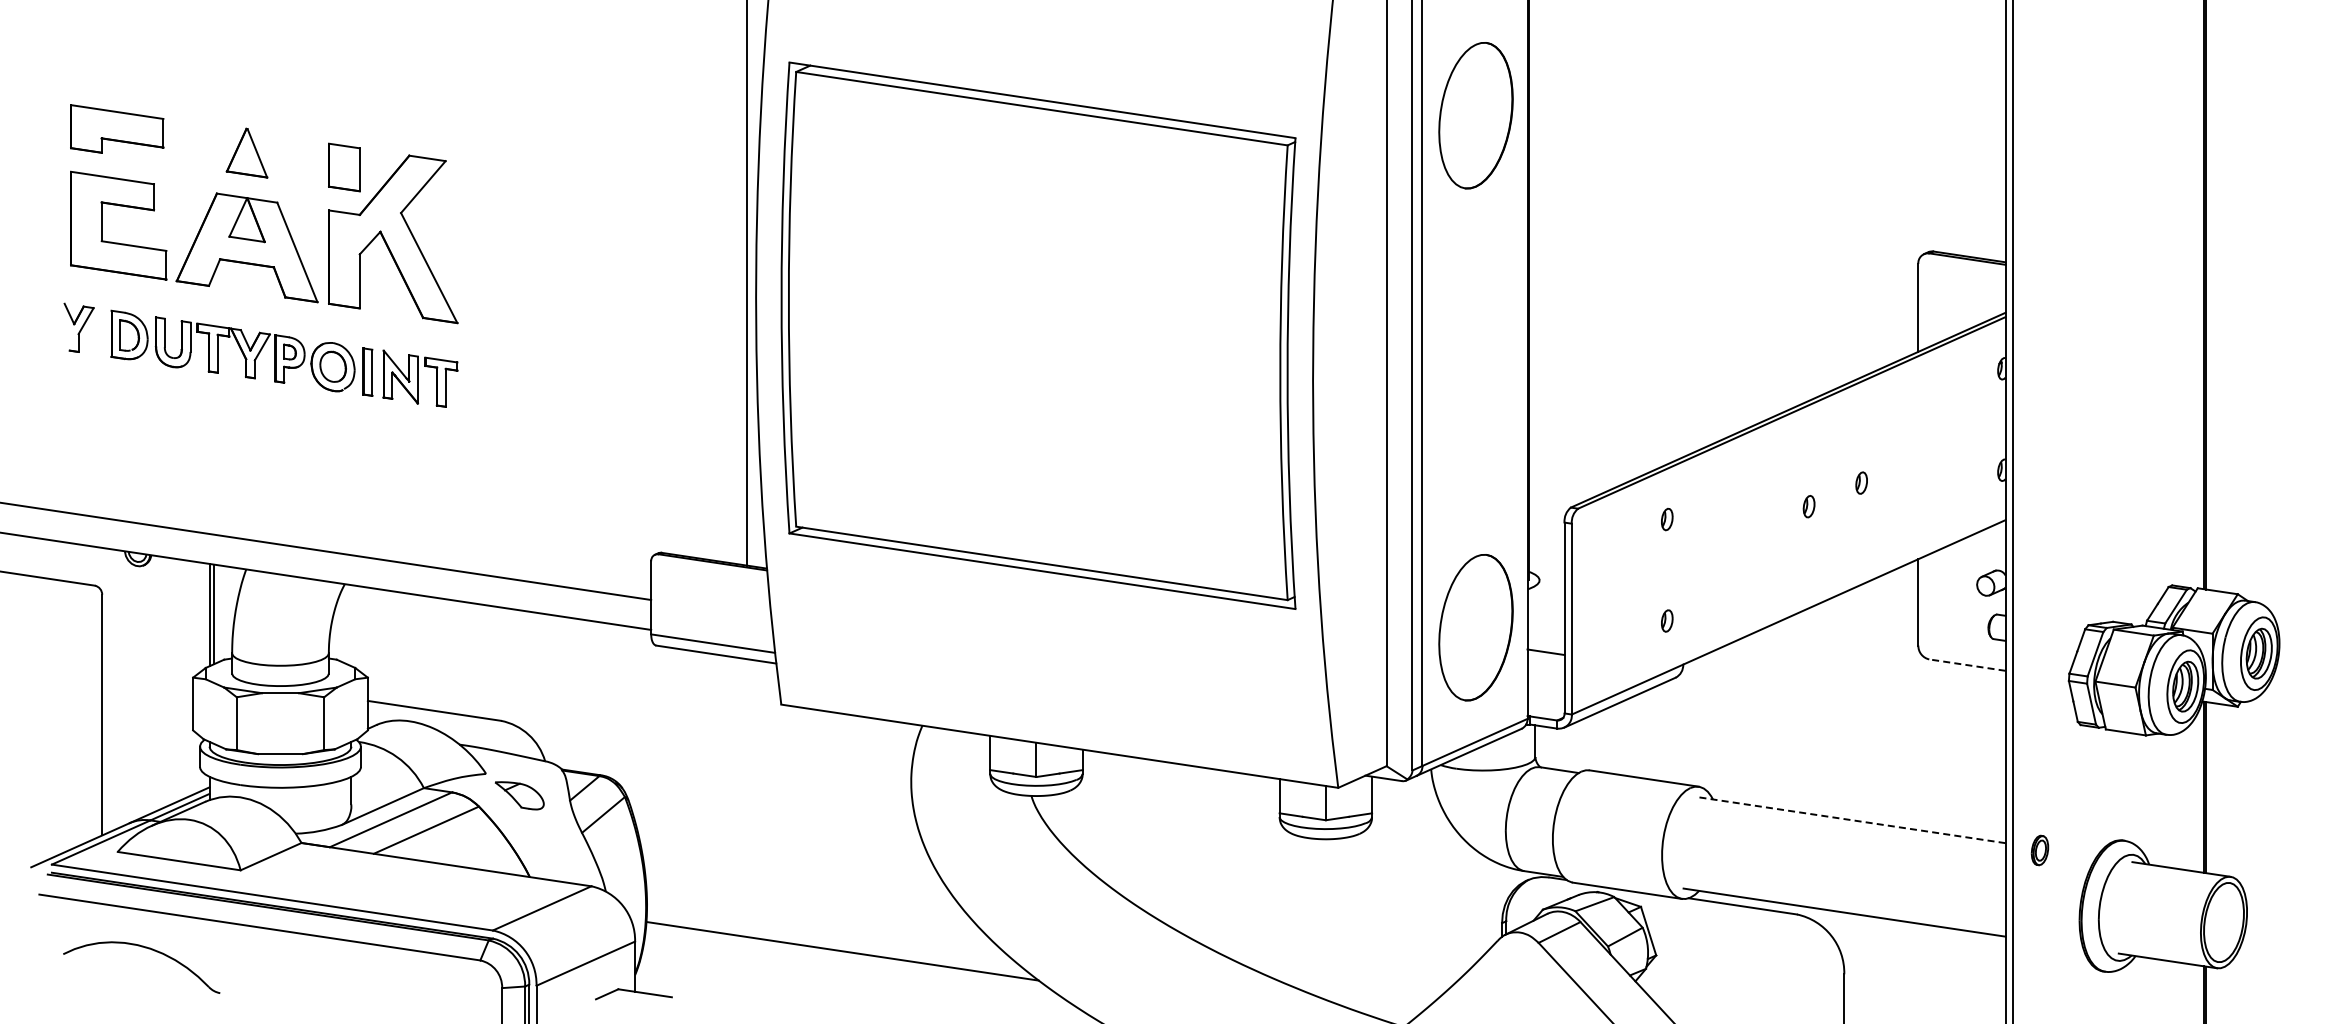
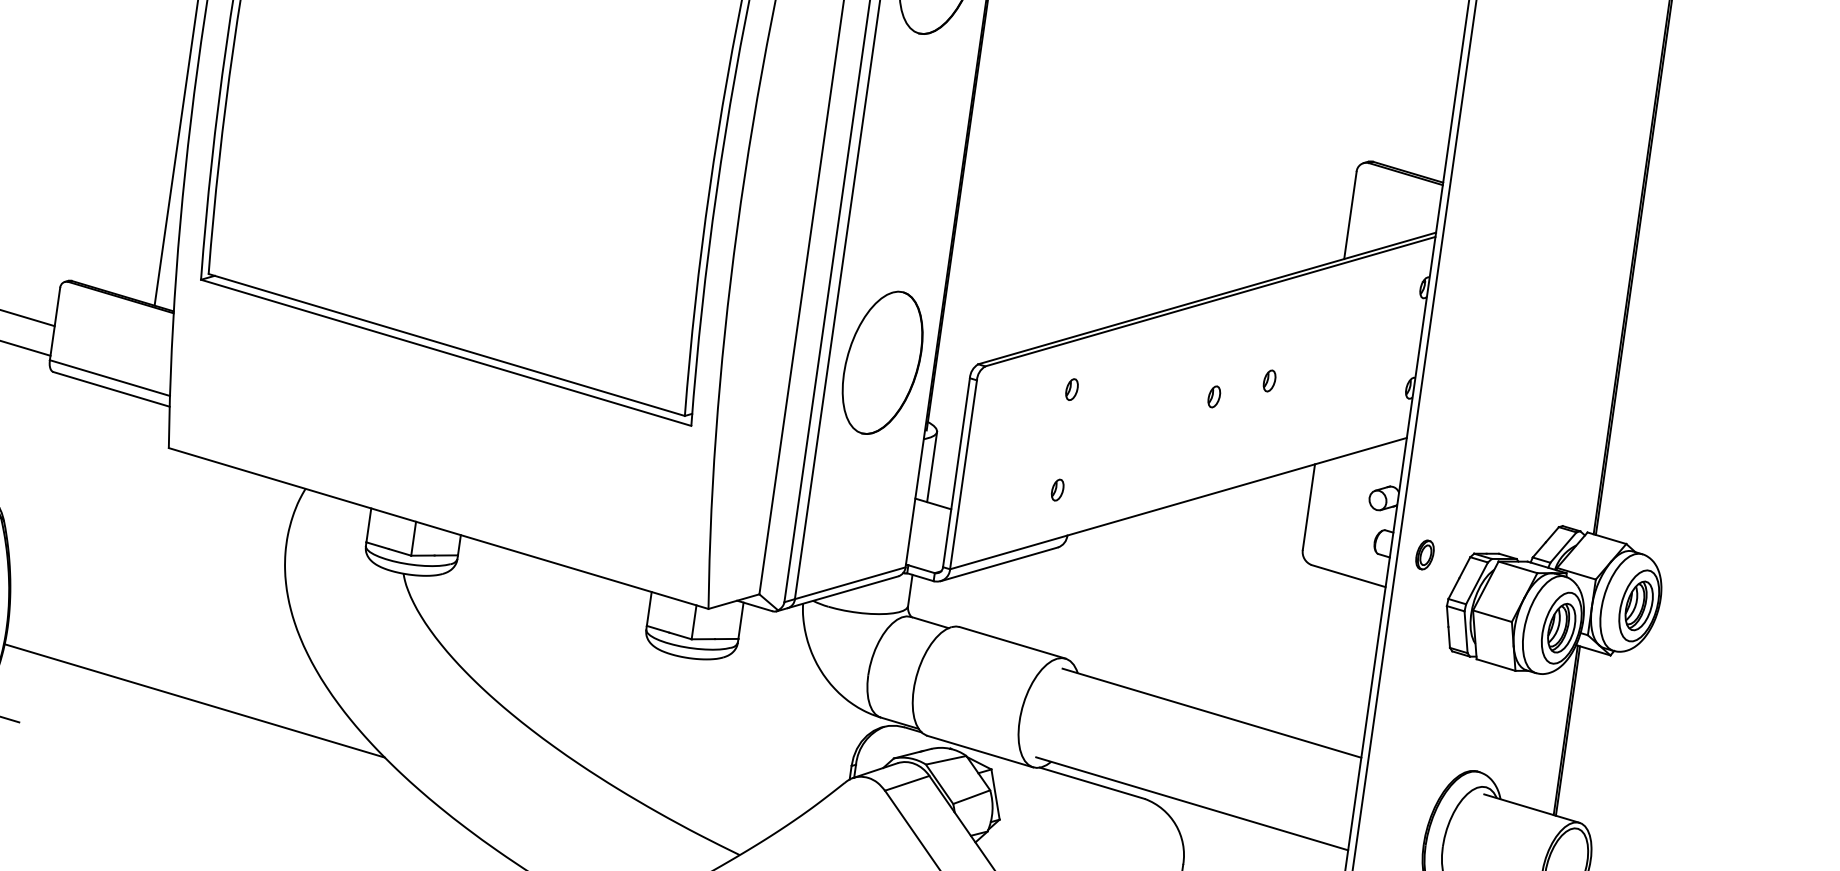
line: (1539, 615) -> (932, 466), added
part: (1475, 627) -> (882, 362), moved
line: (1967, 665) -> (1348, 576), dashed -> solid
line: (1851, 820) -> (1212, 713), dashed -> solid
part: (2039, 850) -> (1424, 554), moved

